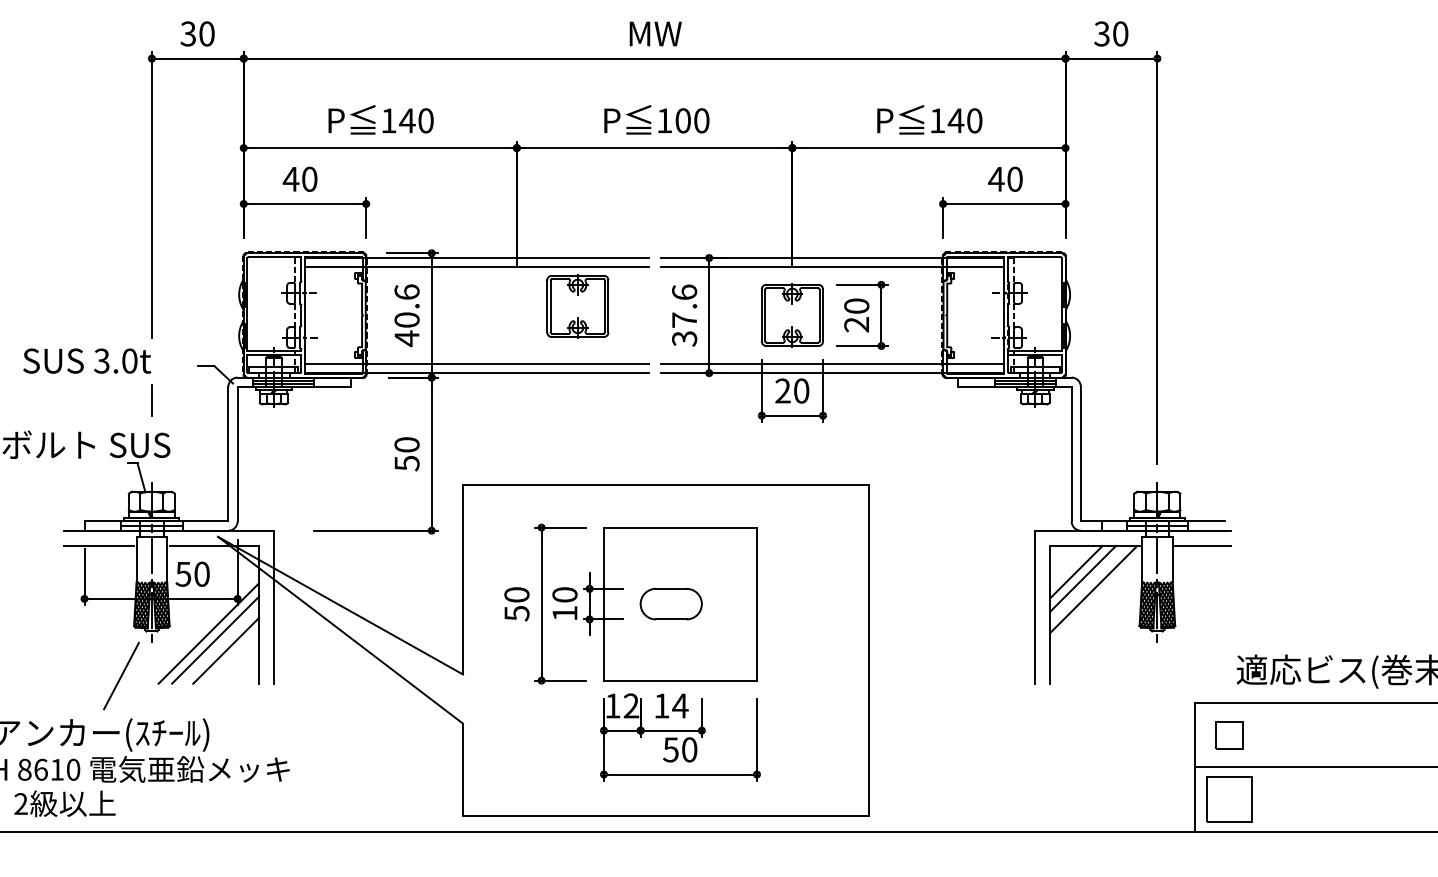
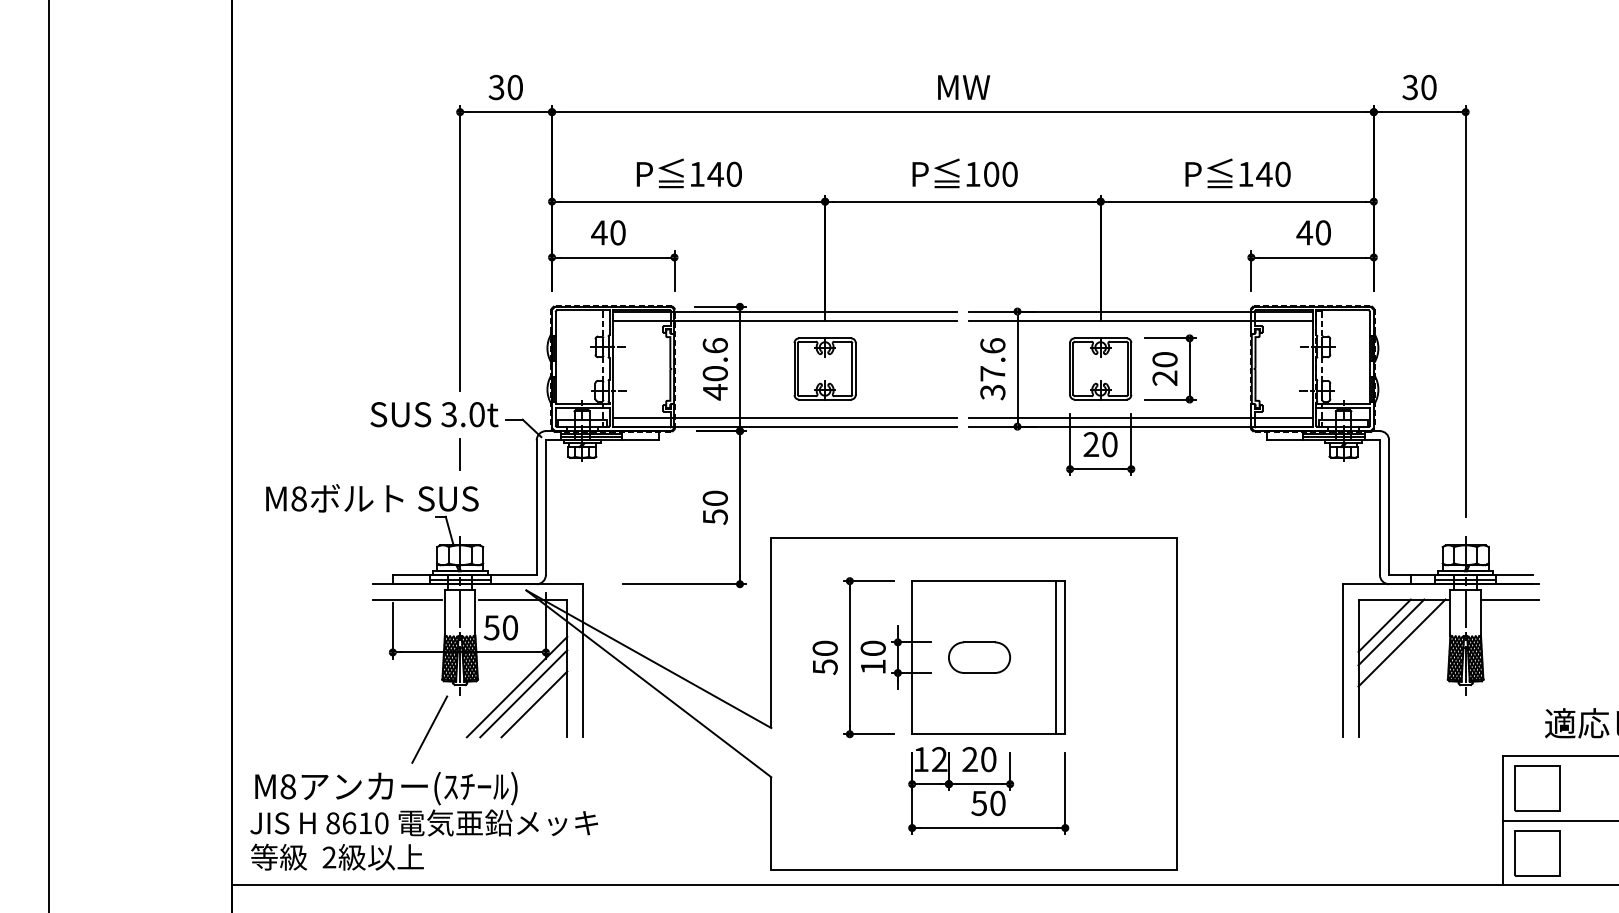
part: (577, 305) -> (824, 368), moved
text: (87, 360) -> (434, 414), moved
line: (748, 603) -> (1056, 657), added
text: (671, 705) -> (979, 759), 14 -> 20
part: (1229, 734) -> (1537, 788), size x1.67

